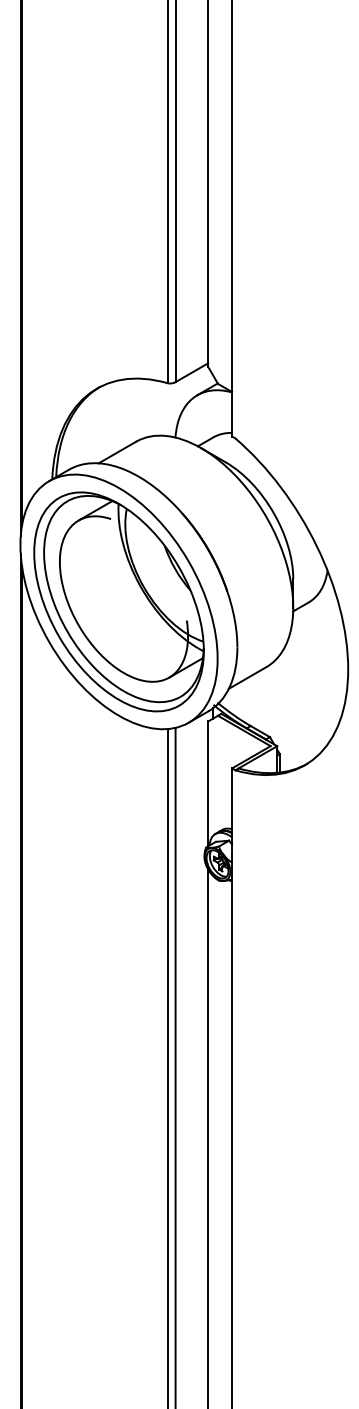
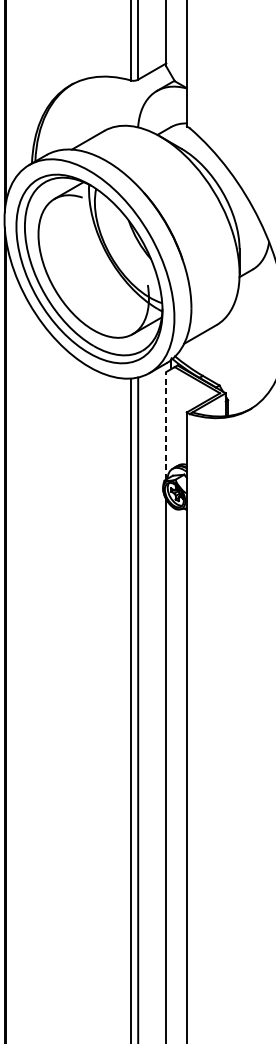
line: (208, 783) -> (166, 425), solid -> dashed

